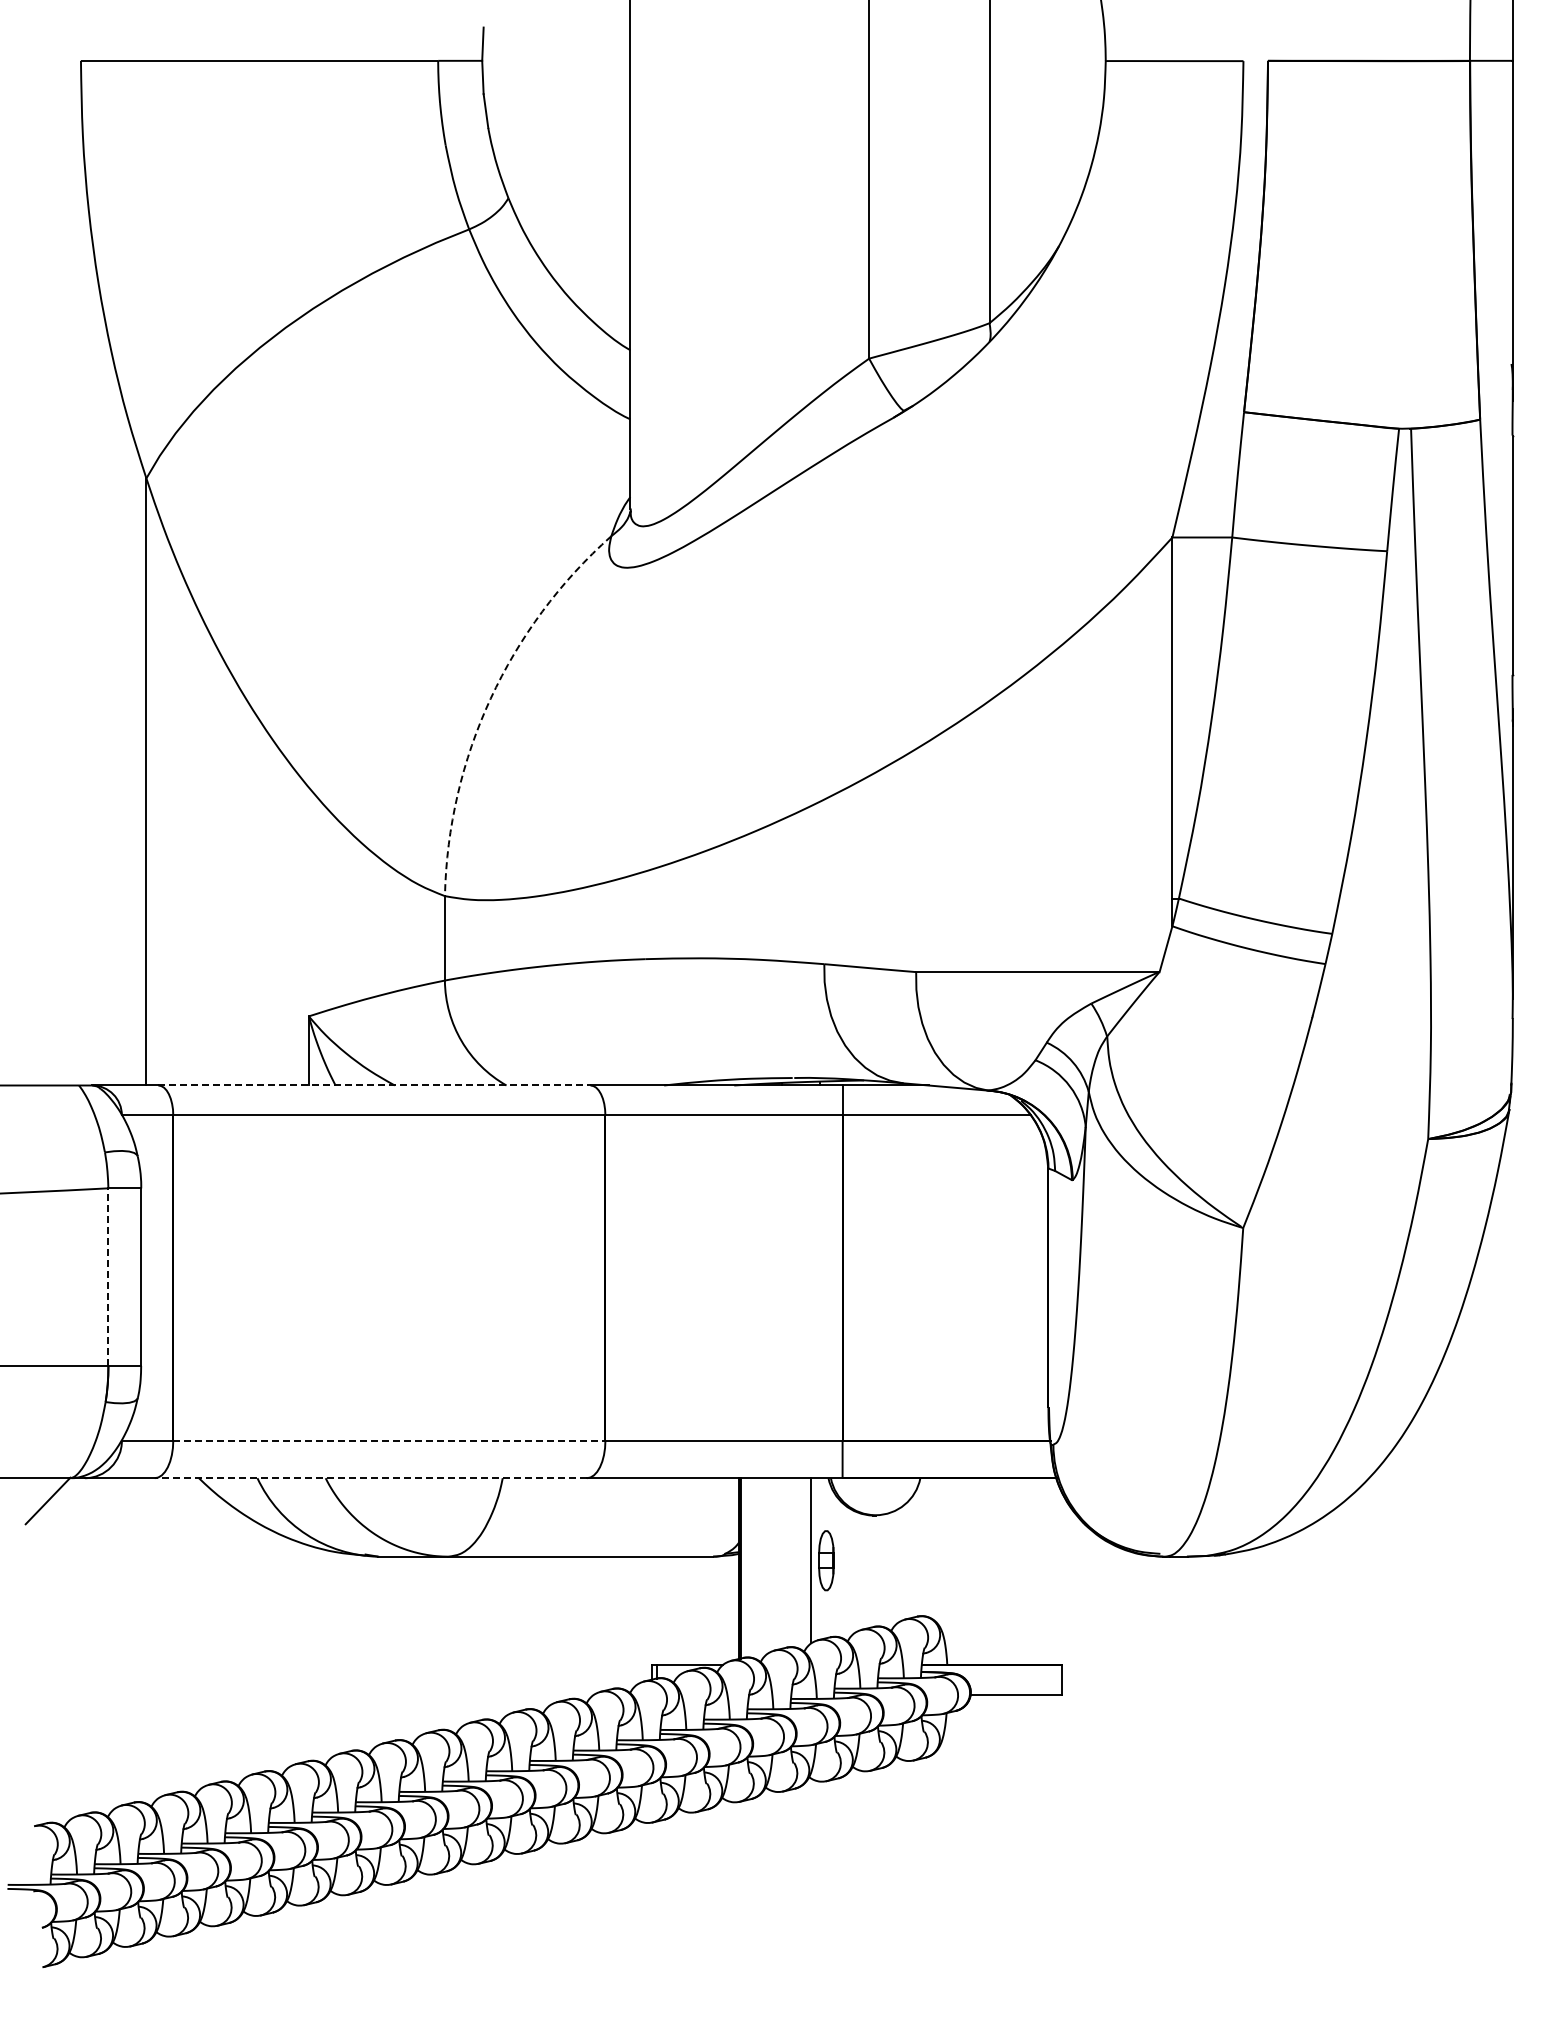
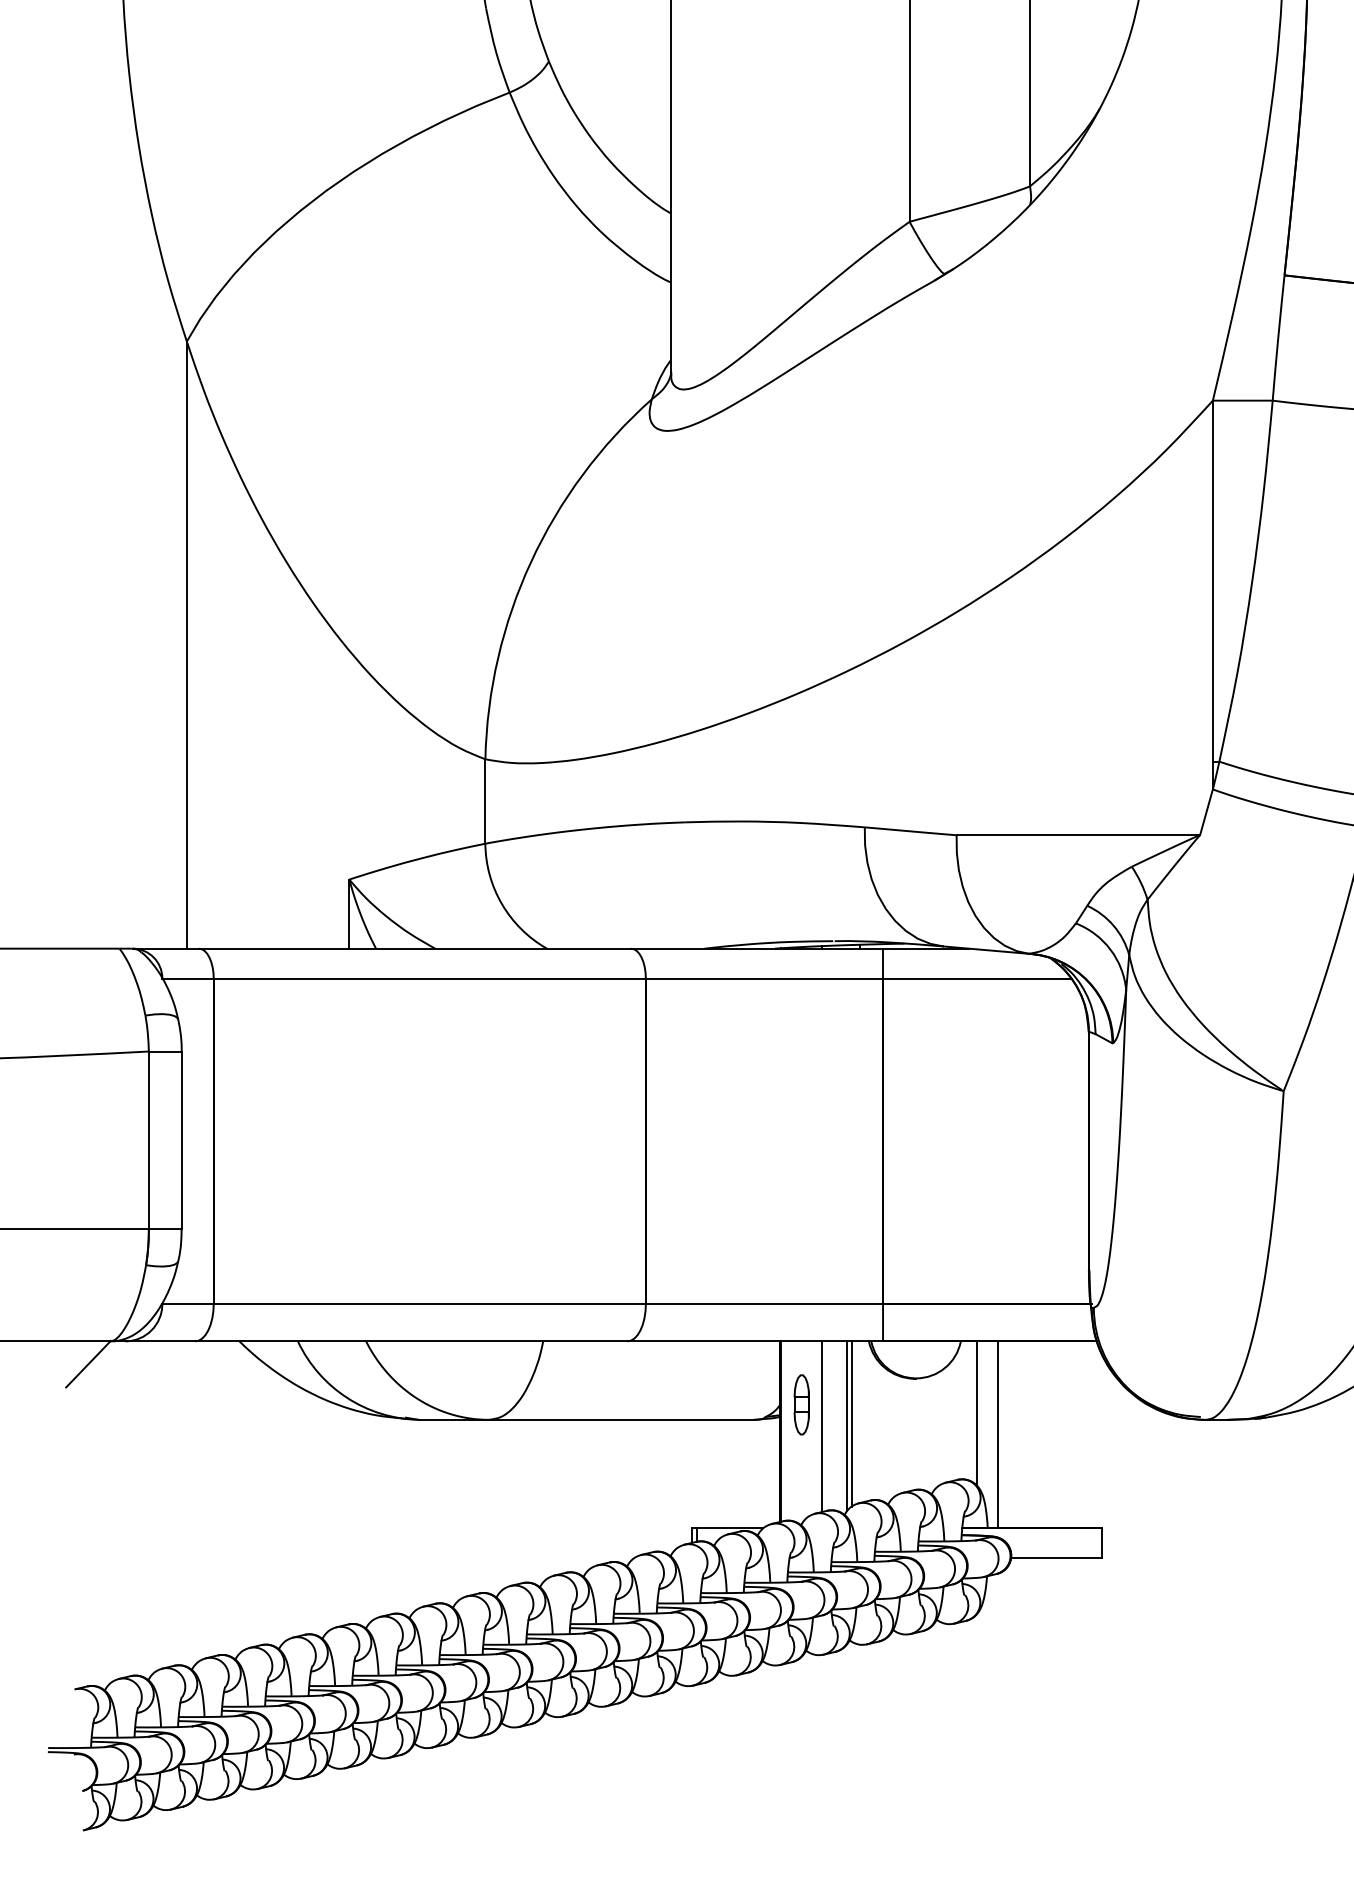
arc: (490, 698) -> (530, 561), dashed -> solid
line: (375, 1085) -> (415, 948), dashed -> solid
line: (108, 1277) -> (148, 1140), dashed -> solid
line: (389, 1440) -> (429, 1303), dashed -> solid
line: (370, 1478) -> (410, 1341), dashed -> solid
line: (936, 1550) -> (976, 1413), added
part: (826, 1560) -> (801, 1404), moved
line: (782, 1563) -> (822, 1426), added
line: (806, 1563) -> (846, 1426), added
line: (957, 1571) -> (997, 1434), added

